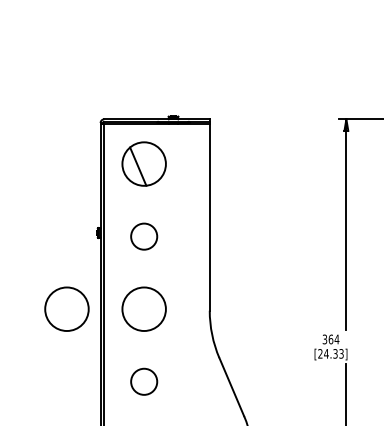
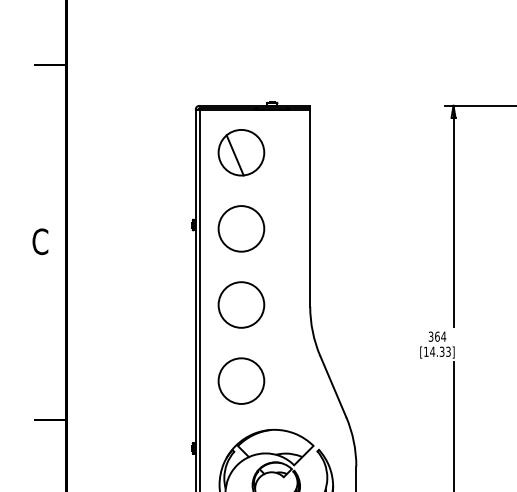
circle: (144, 236) -> (241, 228), size x1.67
circle: (67, 308) -> (160, 304), removed
text: (320, 353) -> (426, 351), [24.33] -> [14.33]
circle: (144, 381) -> (241, 380), size x1.67

